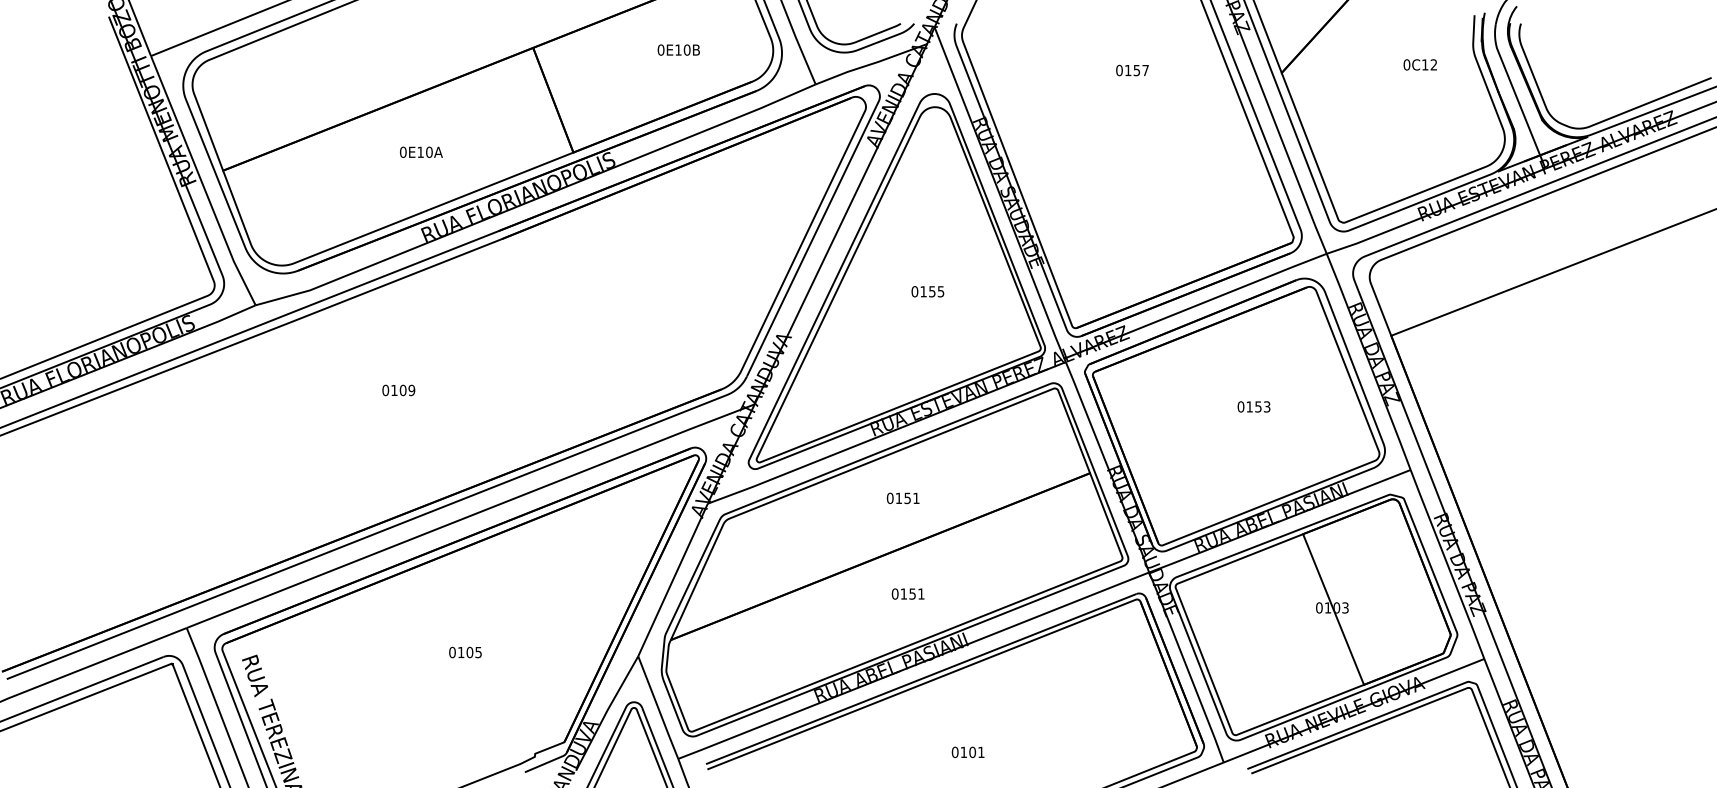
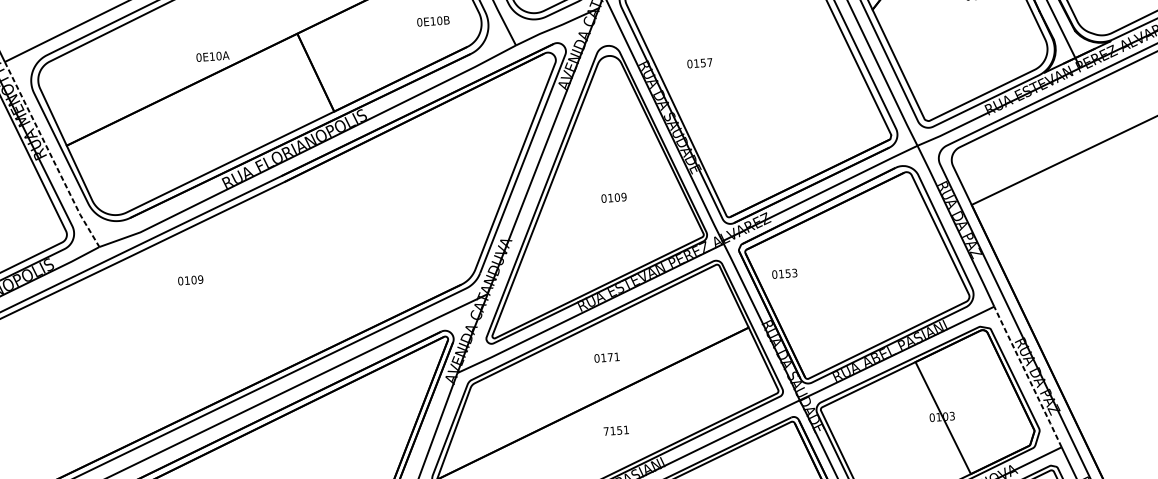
text: (678, 49) -> (433, 20), moved
text: (1132, 70) -> (699, 63), moved
text: (421, 151) -> (212, 55), moved
line: (201, 181) -> (50, 155), solid -> dashed
text: (936, 291) -> (620, 197), 0155 -> 0109
text: (398, 390) -> (190, 280), moved
text: (1253, 406) -> (784, 273), moved
text: (907, 498) -> (610, 357), 0151 -> 0171
line: (1447, 563) -> (1027, 376), solid -> dashed
text: (894, 593) -> (605, 431), 0151 -> 7151

